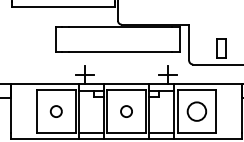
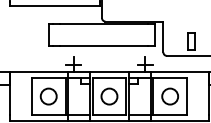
circle: (56, 111) -> (48, 96), size x1.67
circle: (126, 111) -> (109, 96), size x1.67

